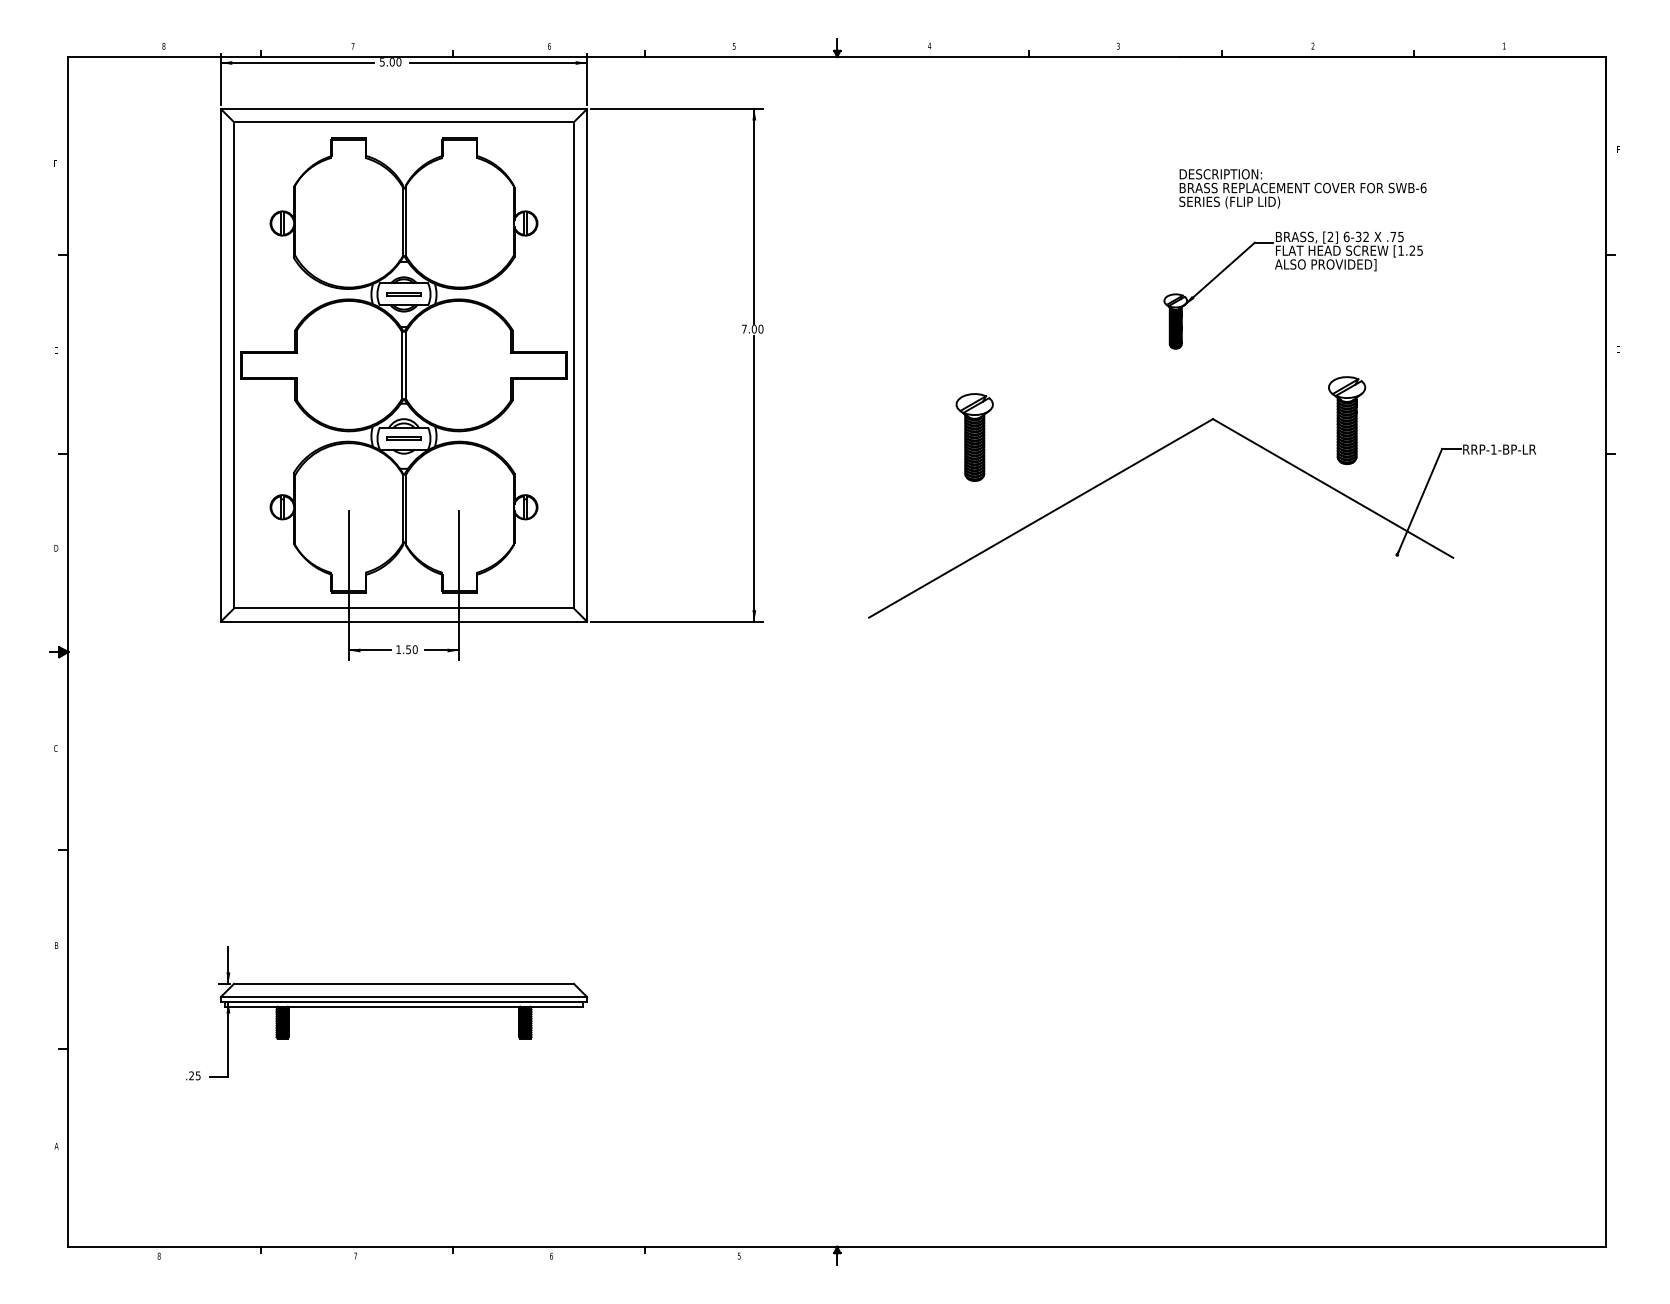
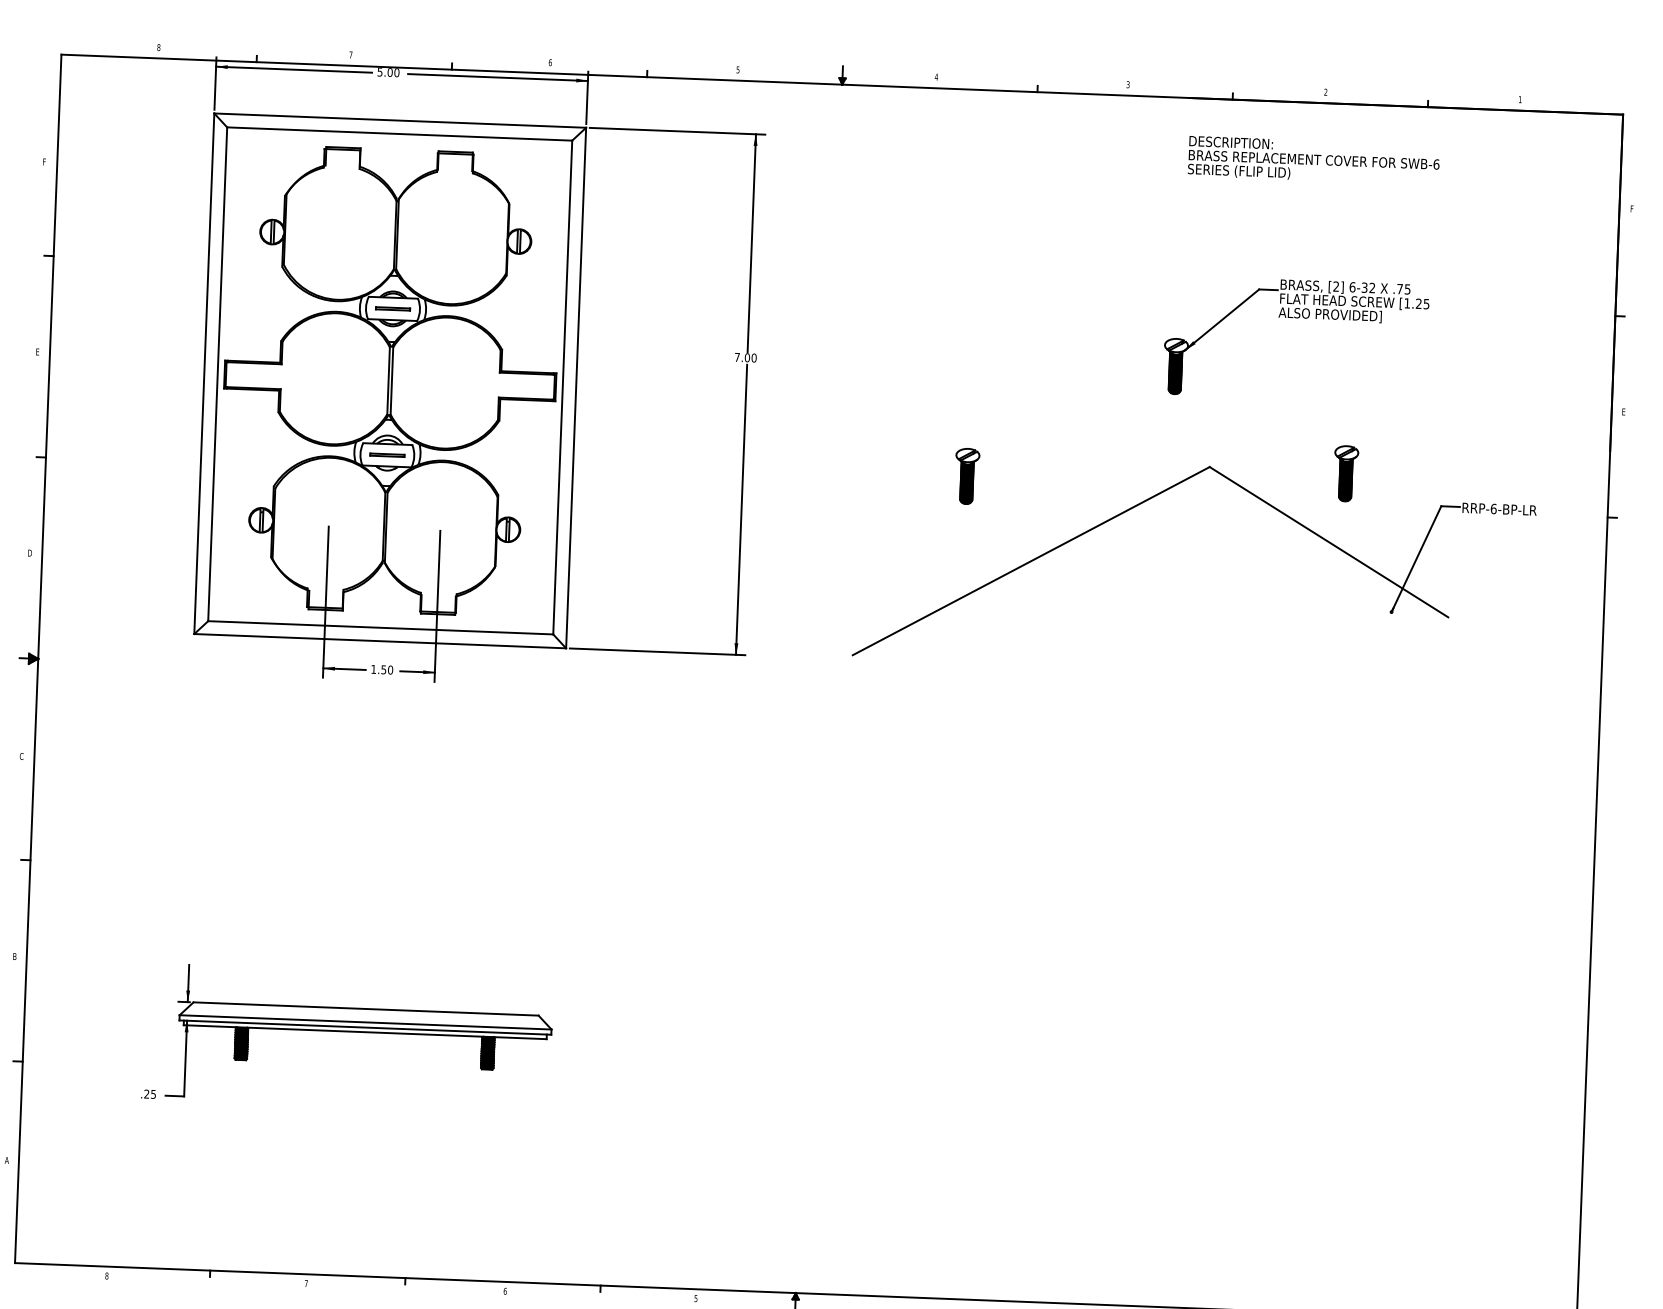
text: (1302, 188) -> (1313, 160), moved
part: (1347, 420) -> (1346, 473), size x0.62
part: (974, 437) -> (966, 476), size x0.62
text: (1493, 449) -> (1493, 508), RRP-1-BP-LR -> RRP-6-BP-LR

